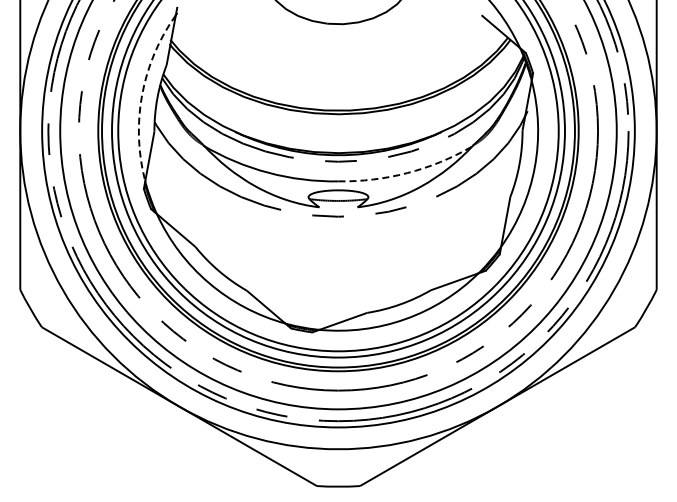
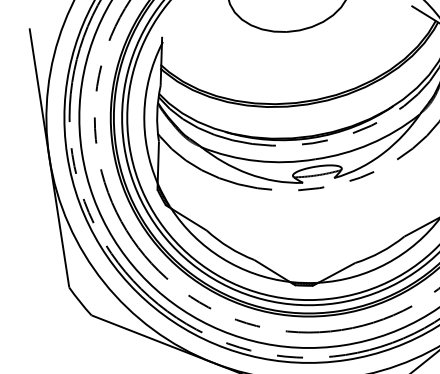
arc: (142, 94) -> (144, 112), dashed -> solid
arc: (407, 173) -> (370, 144), dashed -> solid

